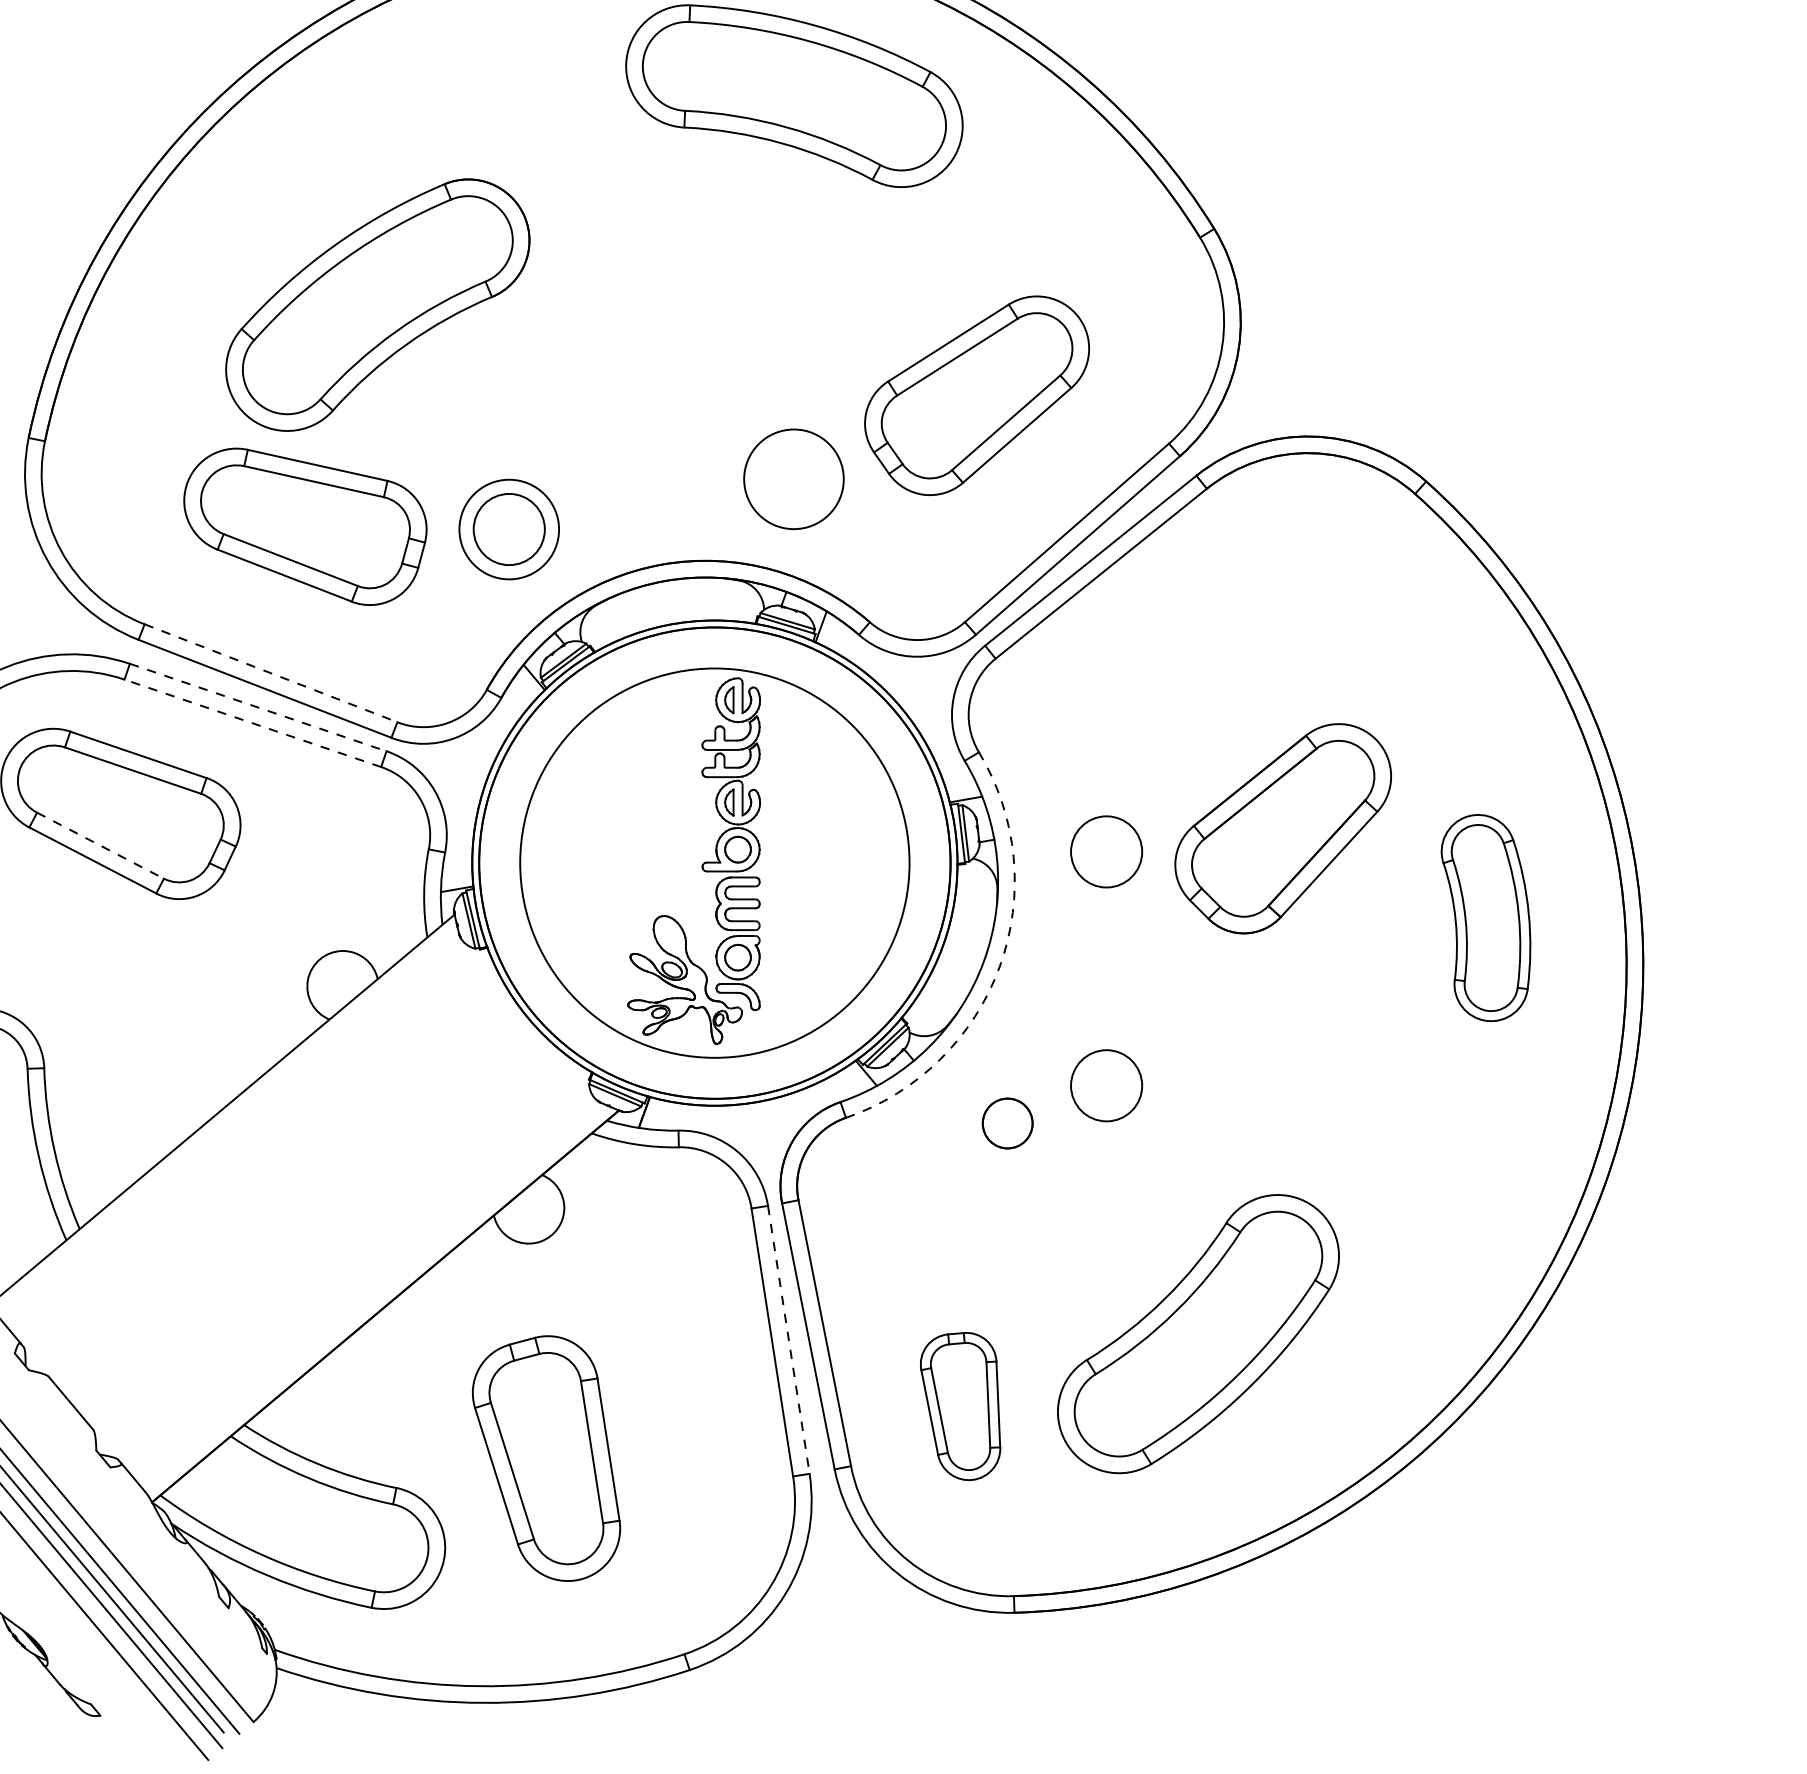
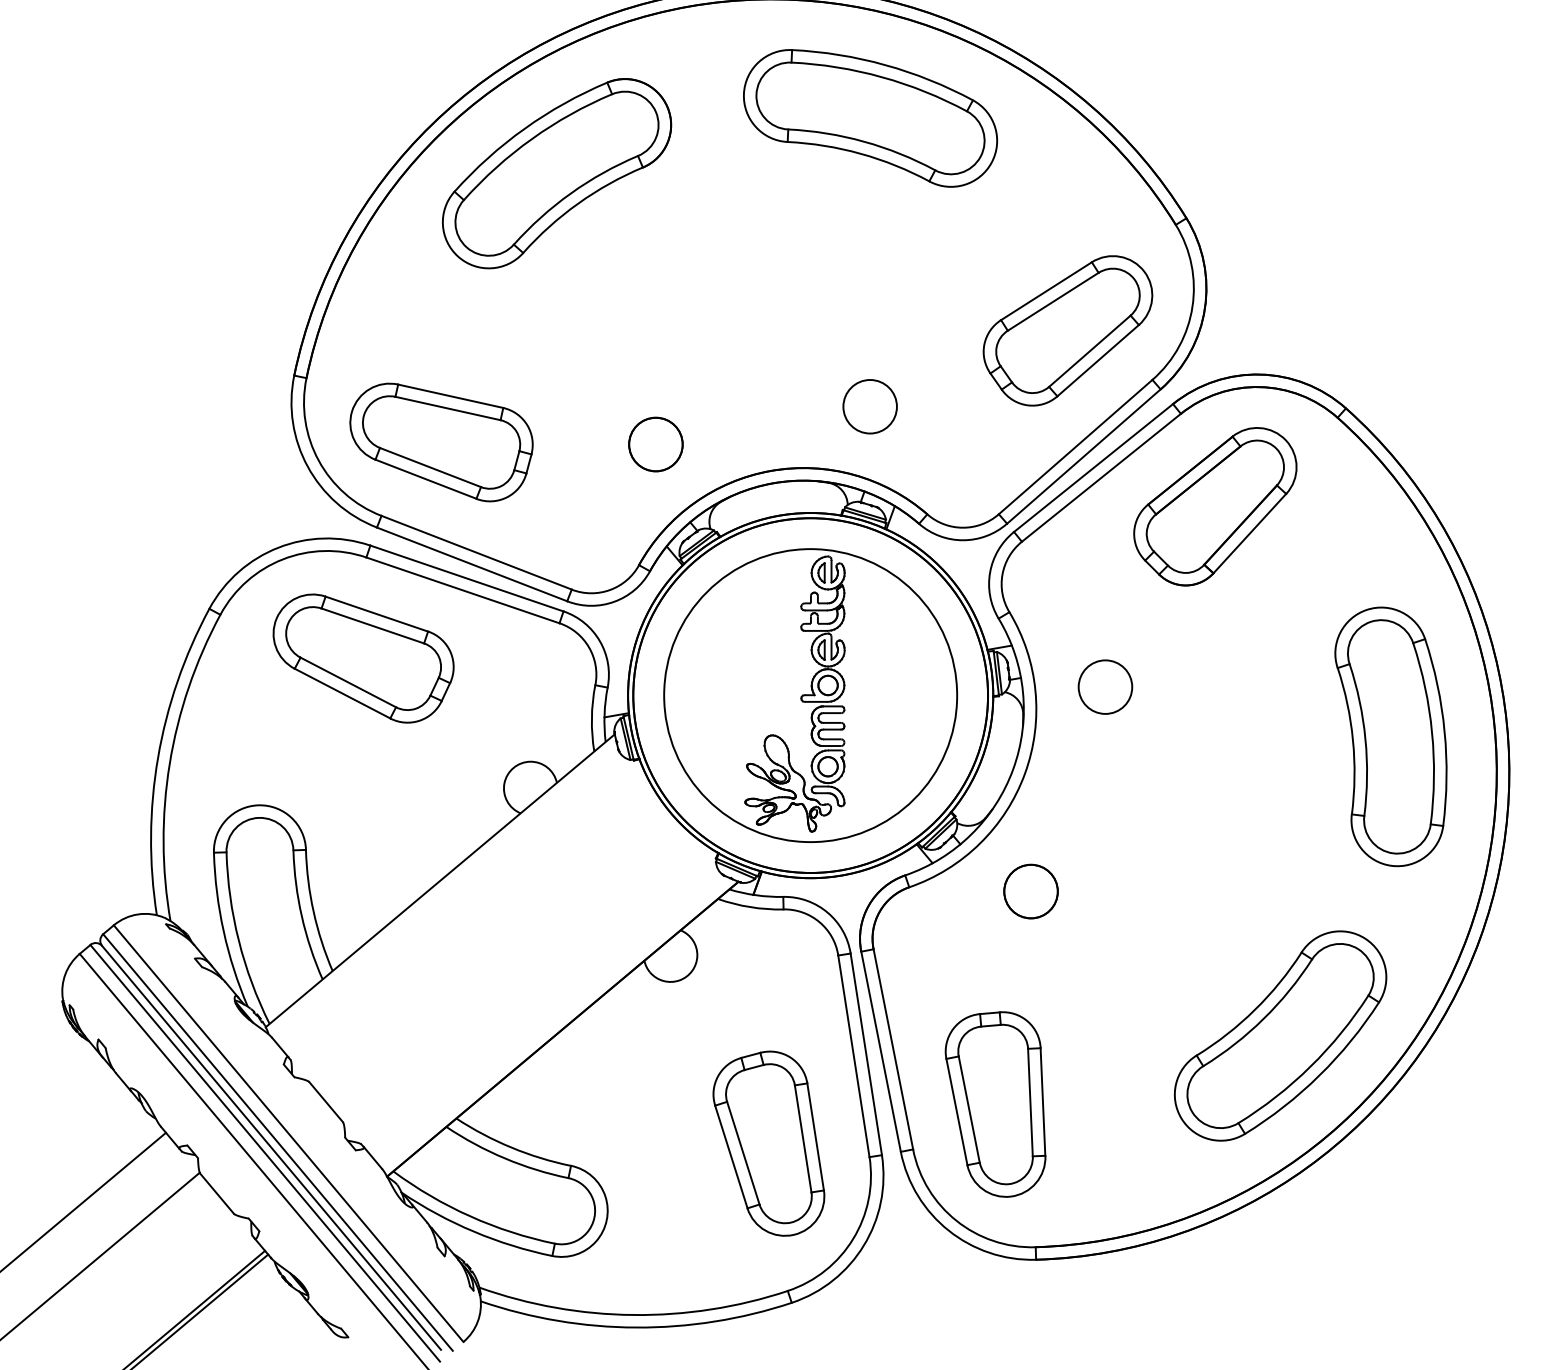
part: (378, 304) -> (557, 173), moved
part: (976, 395) -> (1067, 330), moved
circle: (793, 478) -> (869, 406), size x0.71
part: (305, 526) -> (441, 442), moved
circle: (508, 529) -> (655, 444), size x0.71
line: (272, 672) -> (477, 552), dashed -> solid
line: (258, 707) -> (467, 578), dashed -> solid
line: (252, 723) -> (462, 590), dashed -> solid
part: (1283, 828) -> (1215, 506), moved
line: (100, 845) -> (348, 682), dashed -> solid
part: (1485, 917) -> (1390, 736), size x1.67
arc: (1000, 966) -> (1025, 773), dashed -> solid
circle: (1106, 1084) -> (1105, 862), removed
part: (1007, 1123) -> (1030, 891), size x1.43
part: (1198, 1333) -> (1280, 1035), moved
line: (789, 1340) -> (866, 1054), dashed -> solid
part: (960, 1406) -> (995, 1104), size x1.67
part: (545, 1458) -> (768, 1143), moved

